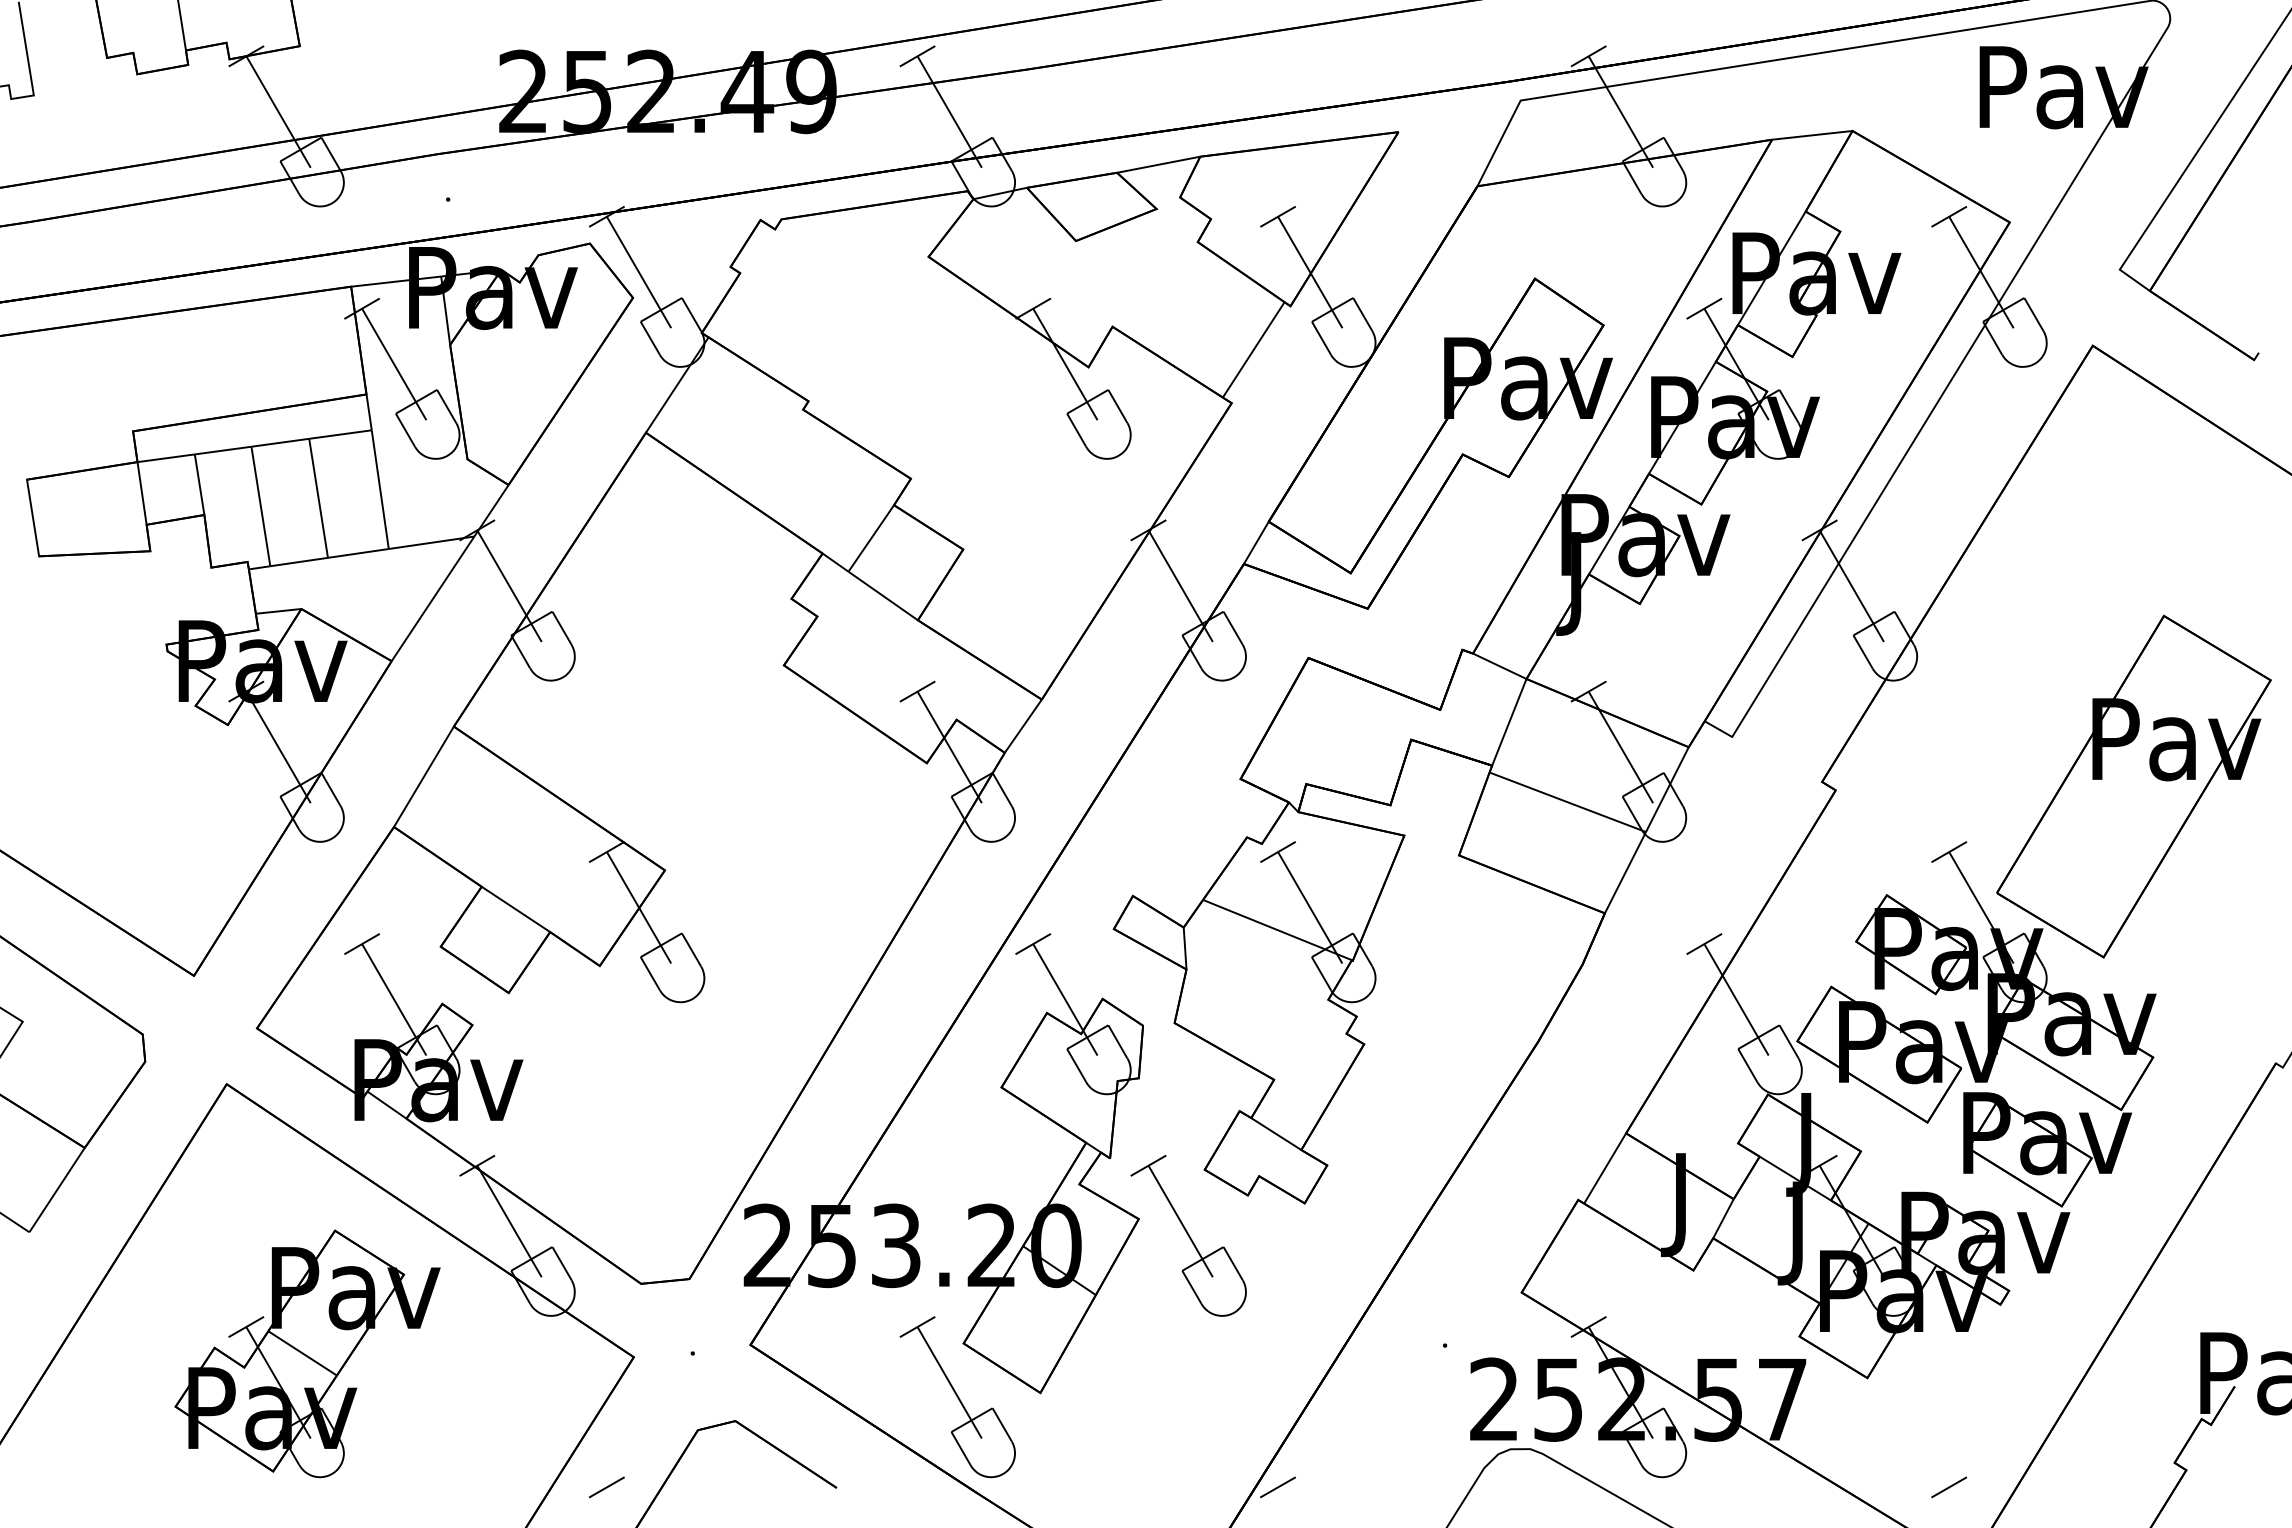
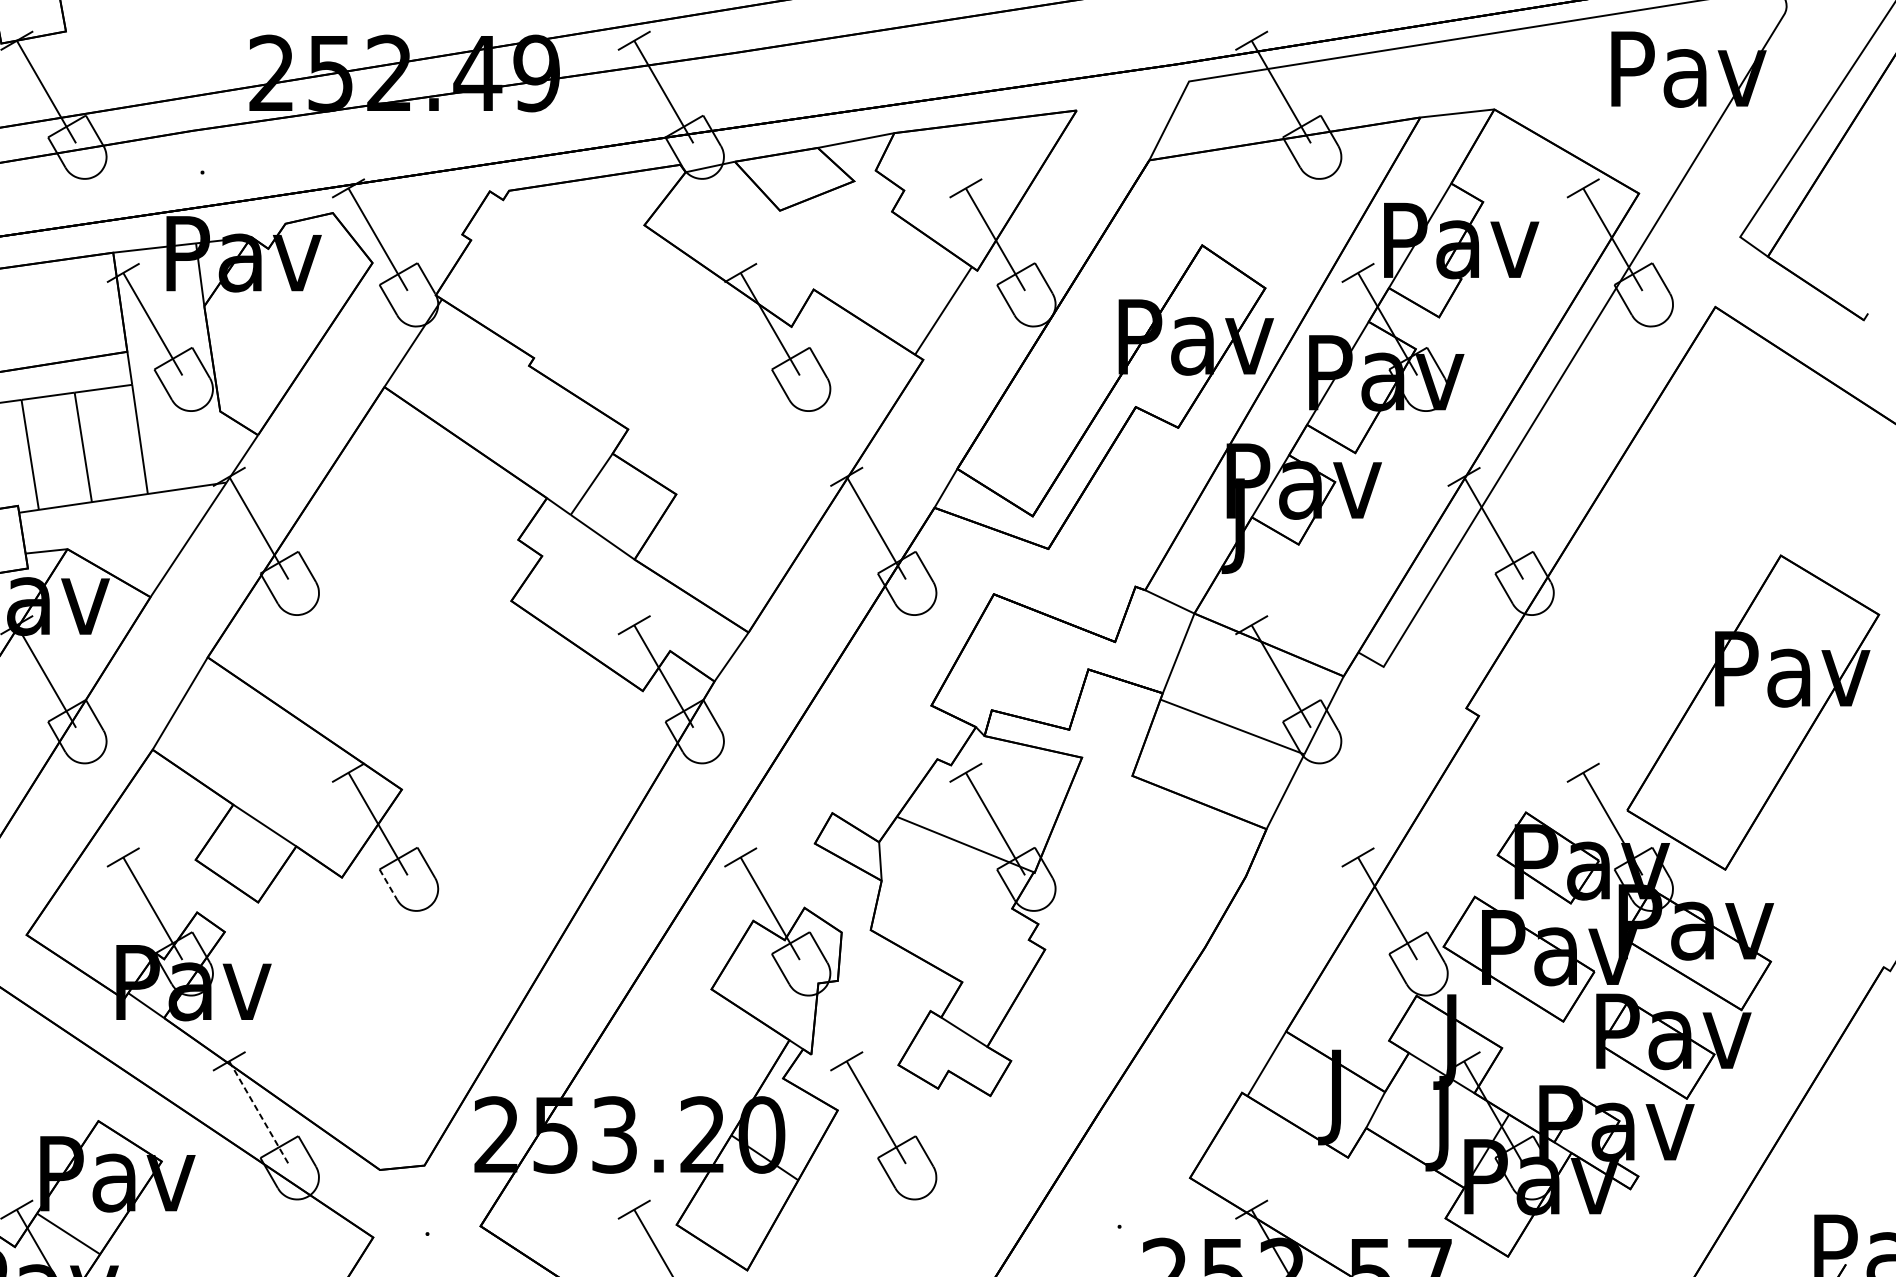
line: (650, 974) -> (388, 885), solid -> dashed
line: (509, 1221) -> (258, 1112), solid -> dashed

